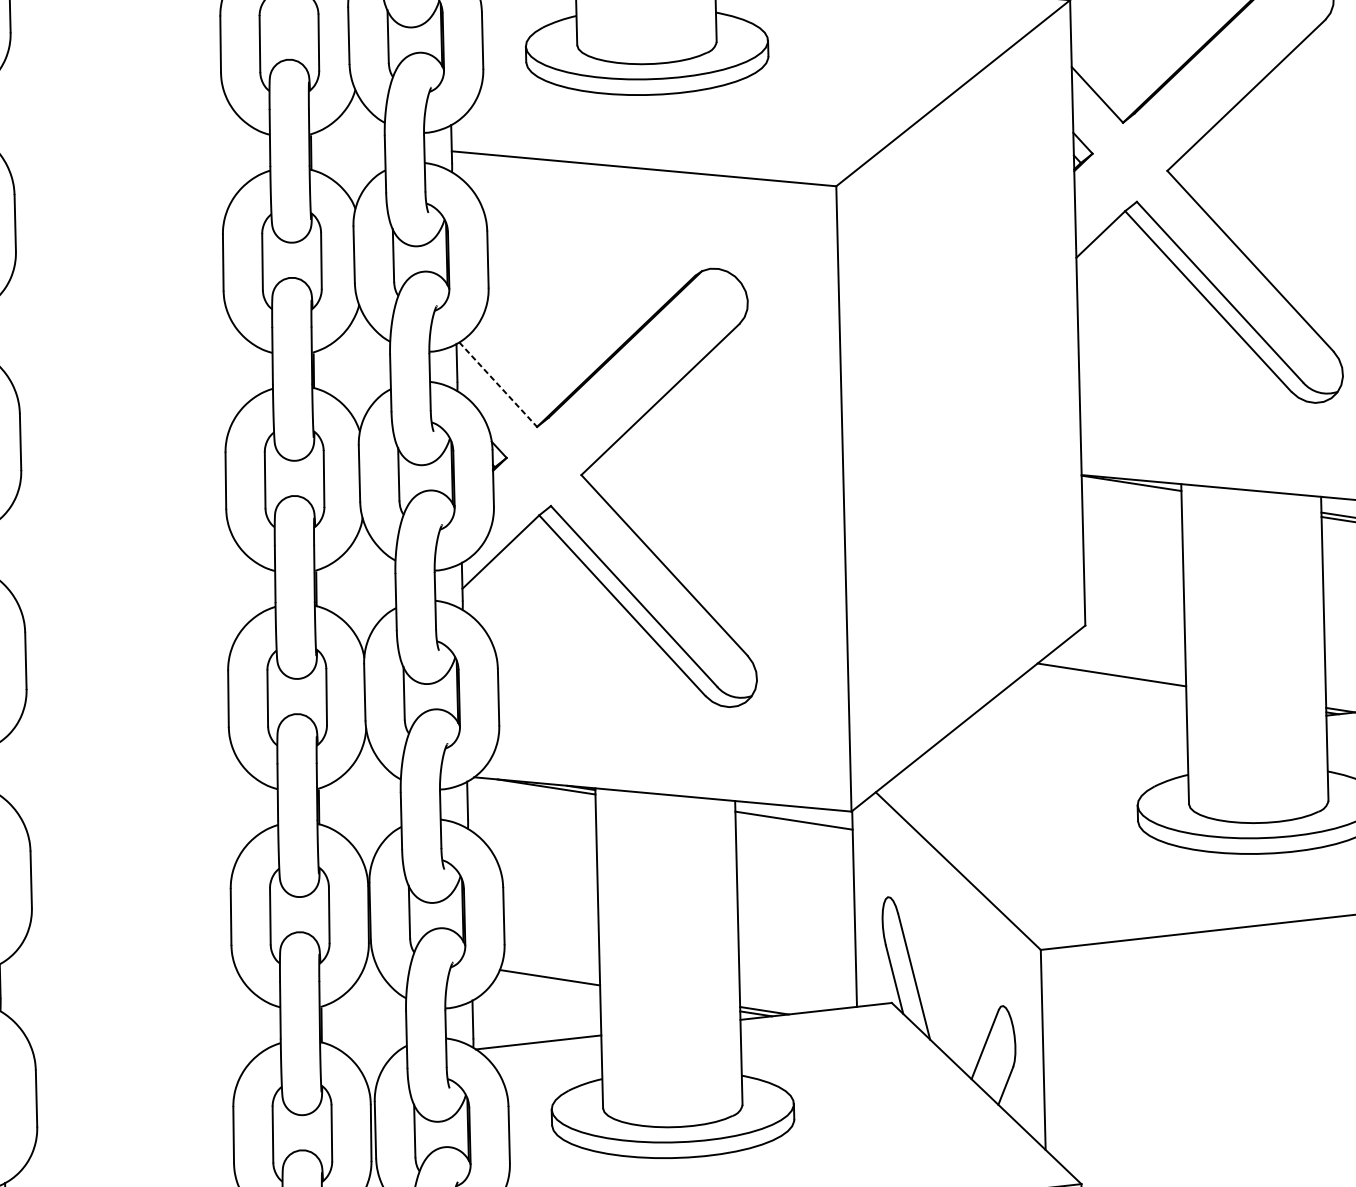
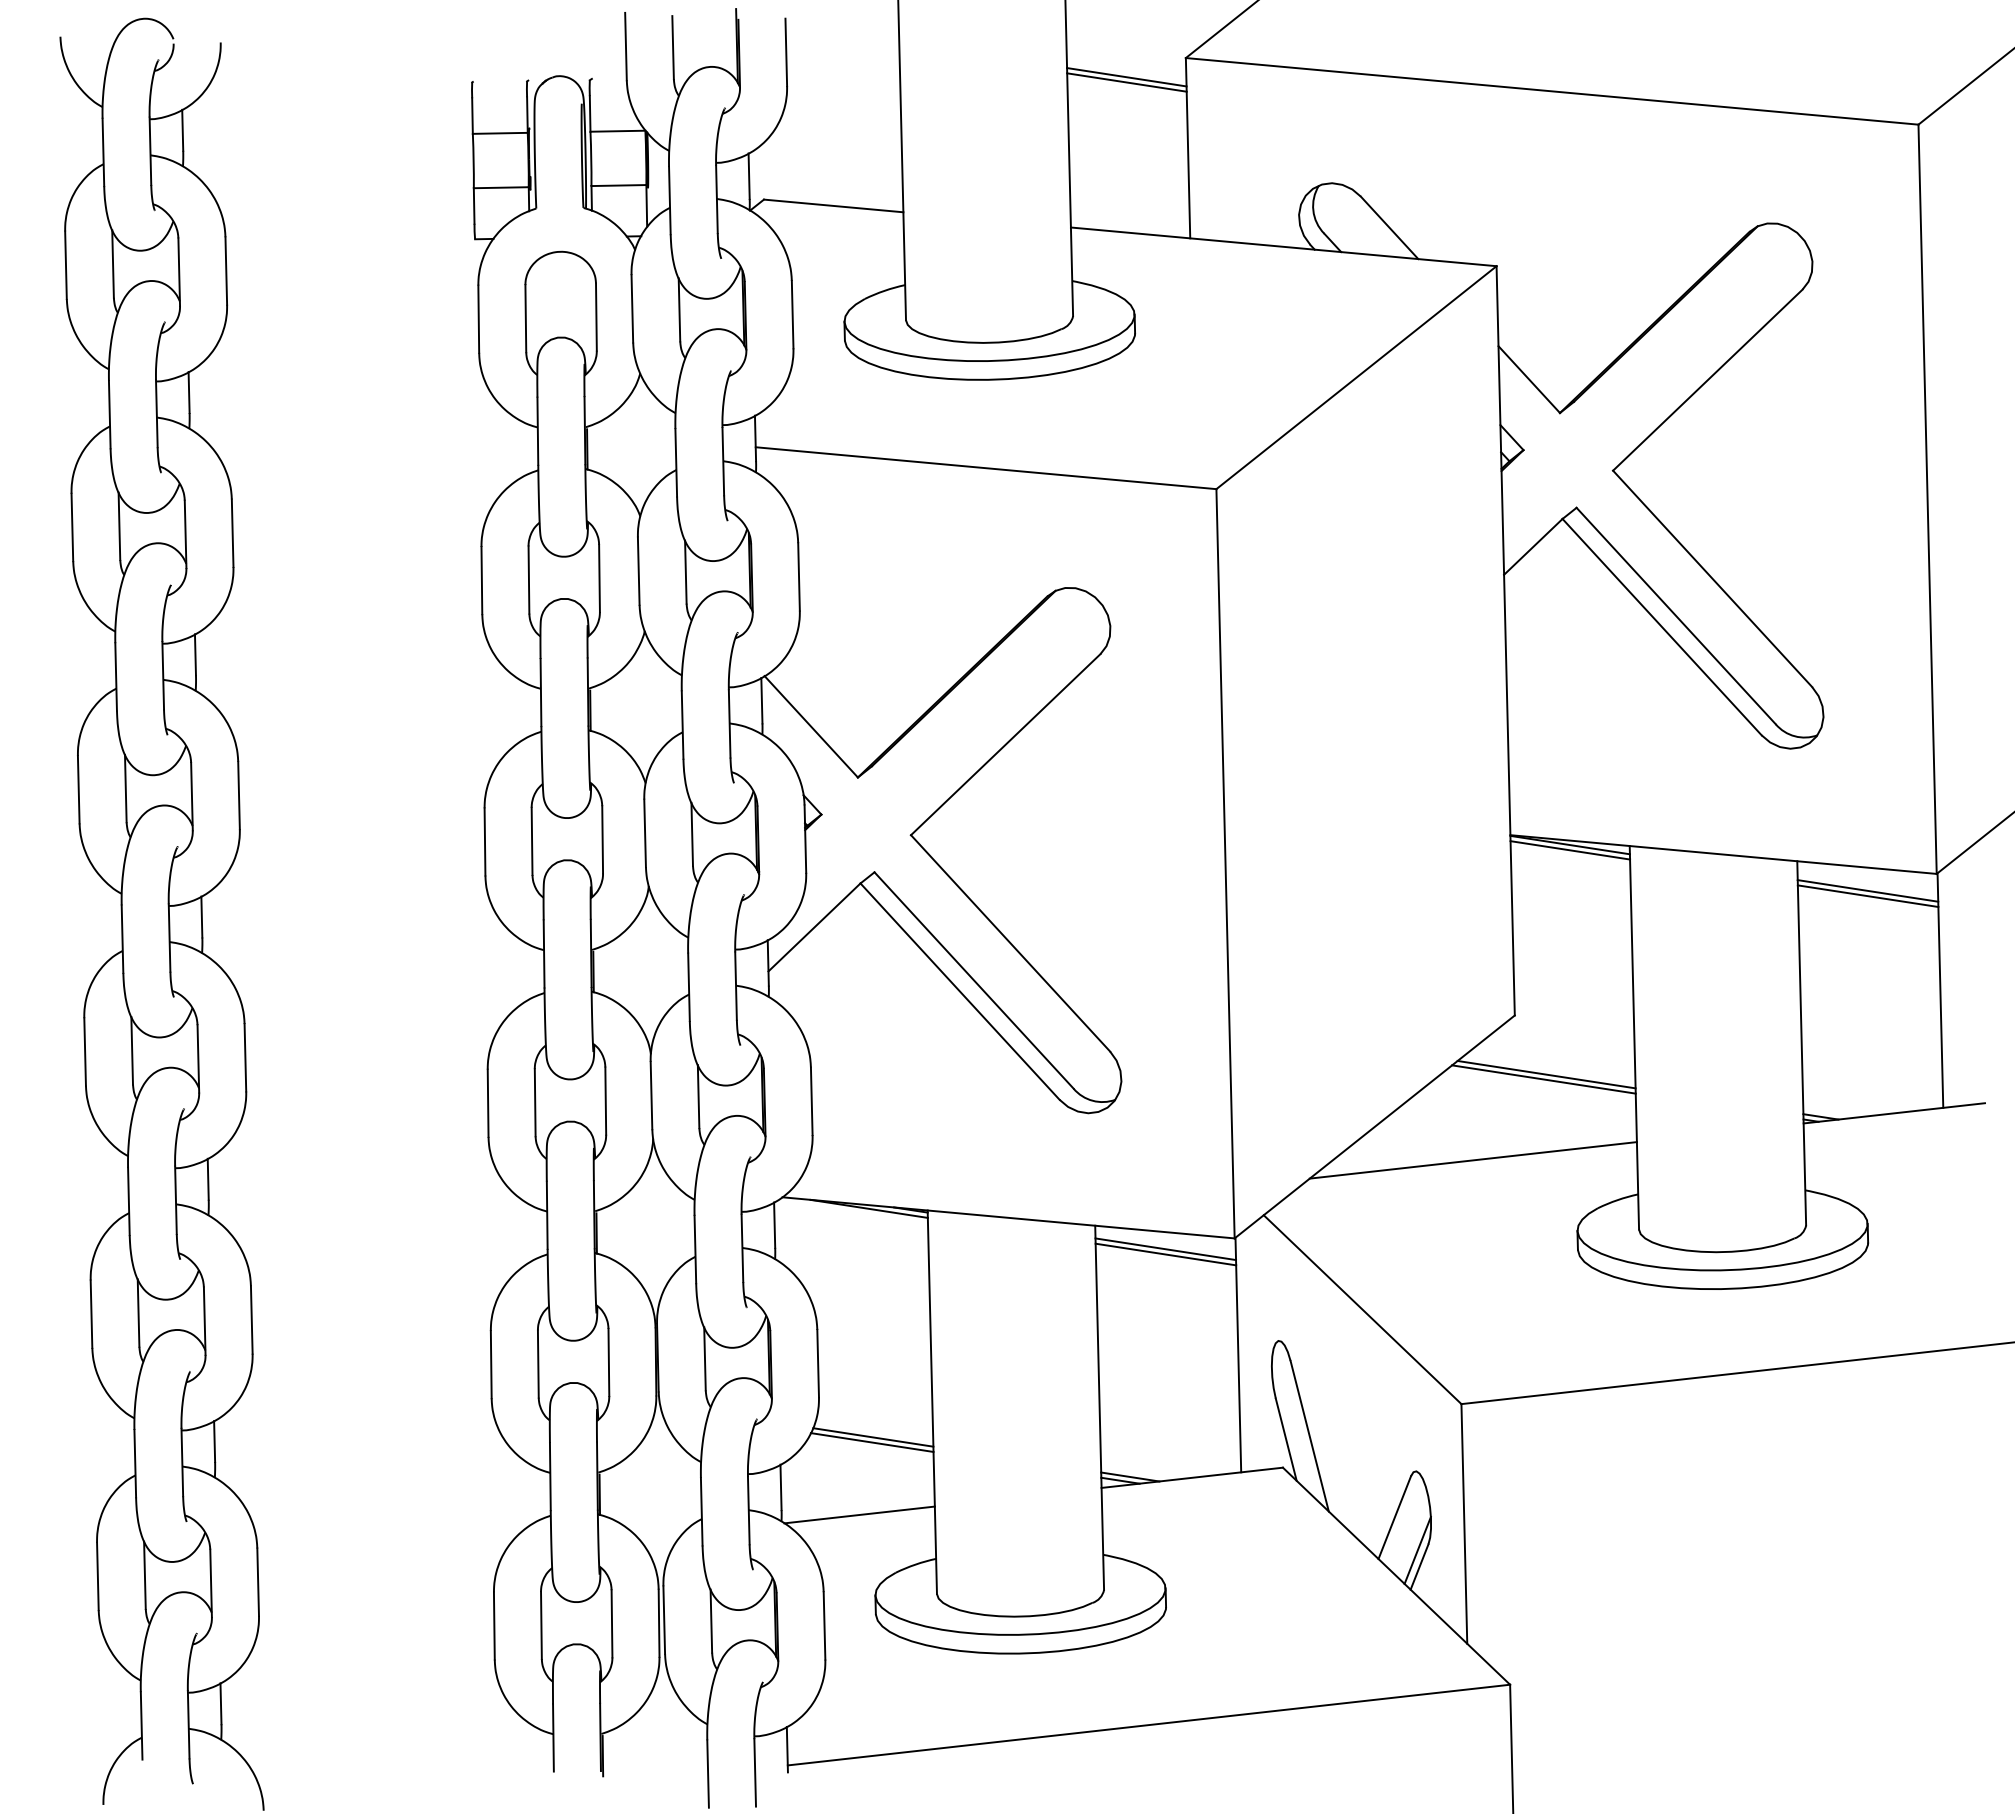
line: (498, 384) -> (811, 726), dashed -> solid
line: (1131, 487) -> (1570, 850), added
line: (1109, 678) -> (1543, 1079), added
line: (1050, 746) -> (1472, 1160), added
line: (793, 825) -> (1165, 1254), added
line: (548, 981) -> (871, 1442), added
line: (1004, 1071) -> (1417, 1549), added

